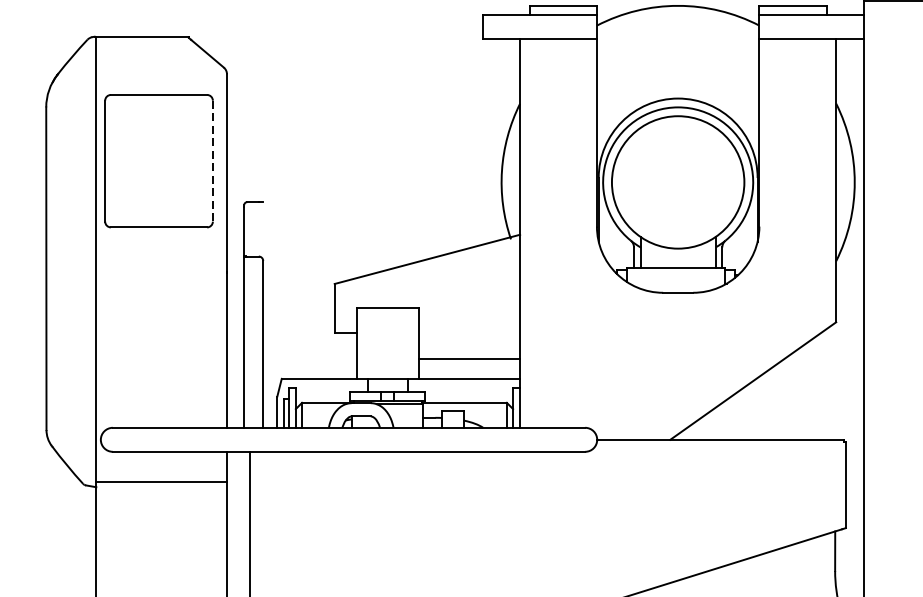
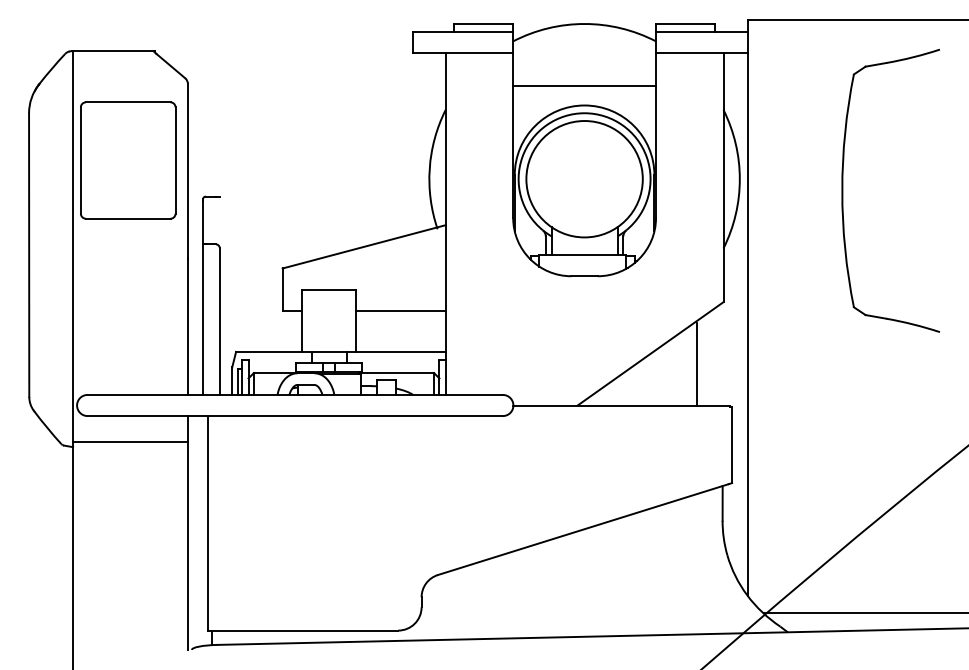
line: (678, 76) -> (584, 86), added
line: (212, 162) -> (175, 161), dashed -> solid
line: (468, 359) -> (400, 311), moved
line: (806, 392) -> (697, 363), added

